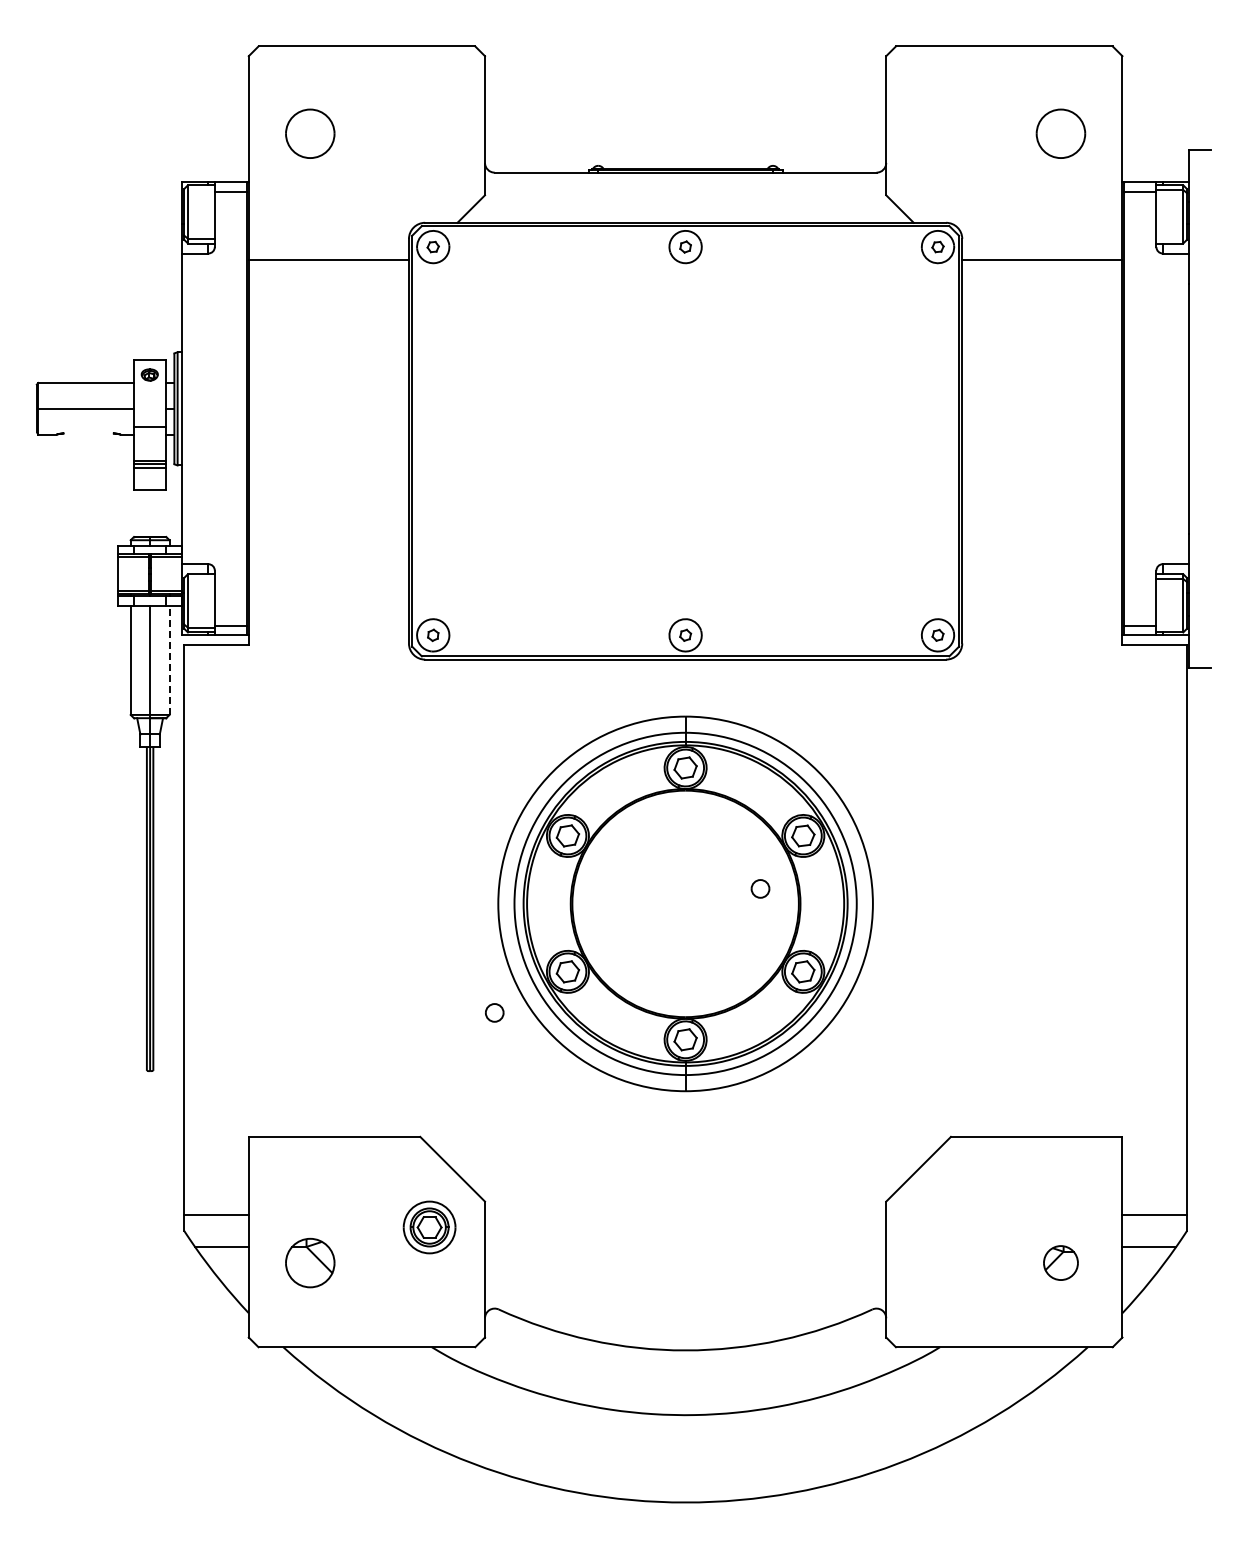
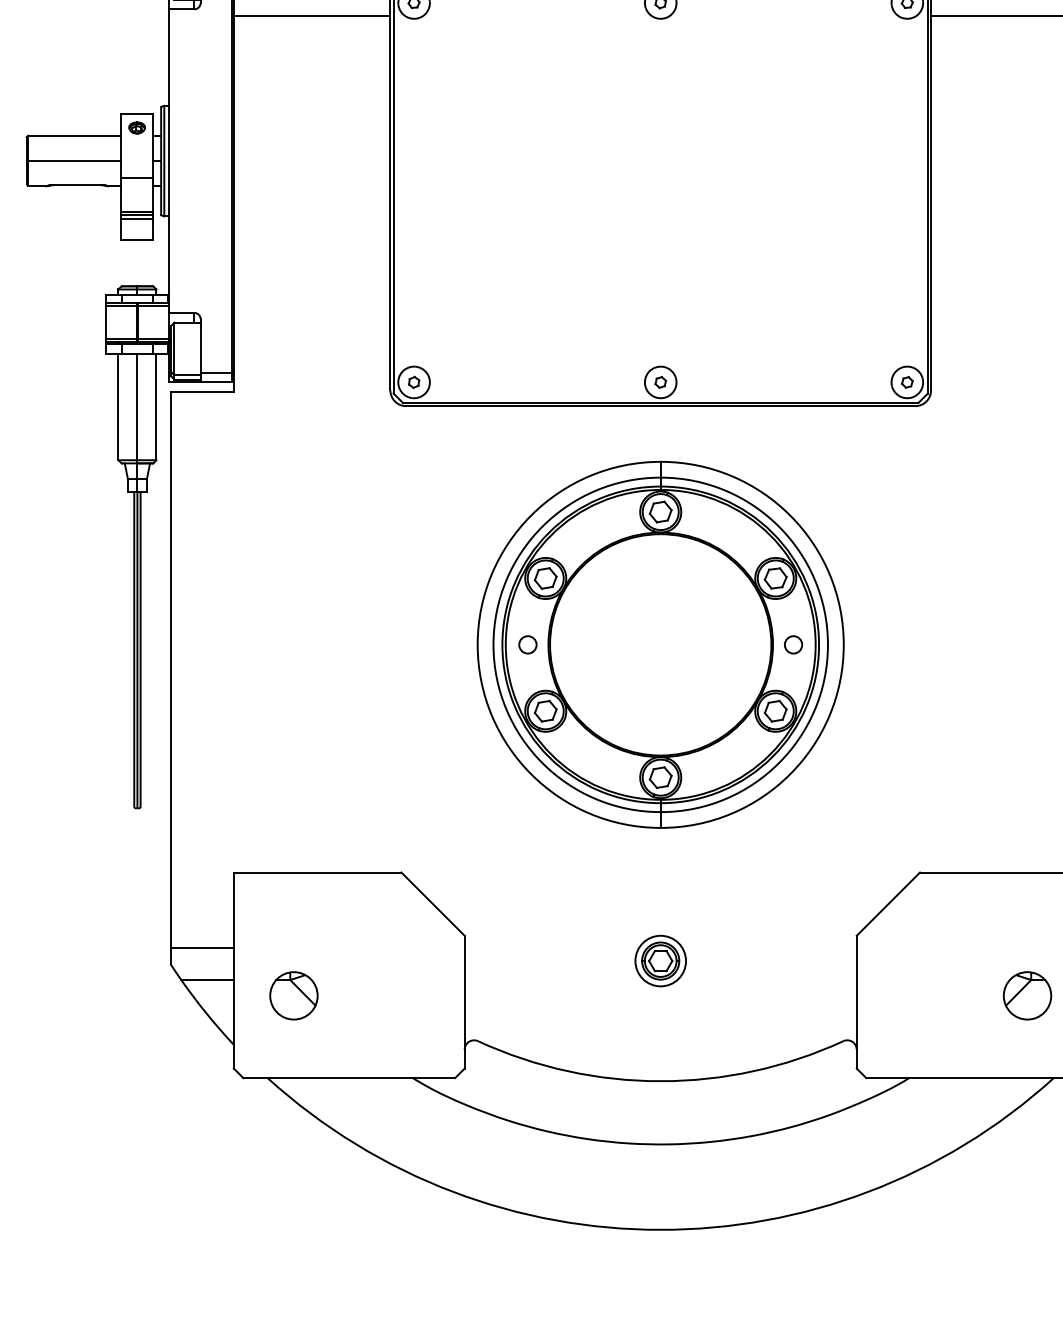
line: (88, 433) -> (77, 185), added
line: (169, 660) -> (156, 407), dashed -> solid
part: (760, 888) -> (793, 644), moved
part: (494, 1012) -> (527, 644), moved
part: (429, 1227) -> (660, 961), moved
part: (1060, 1262) -> (1027, 995), size x1.43

